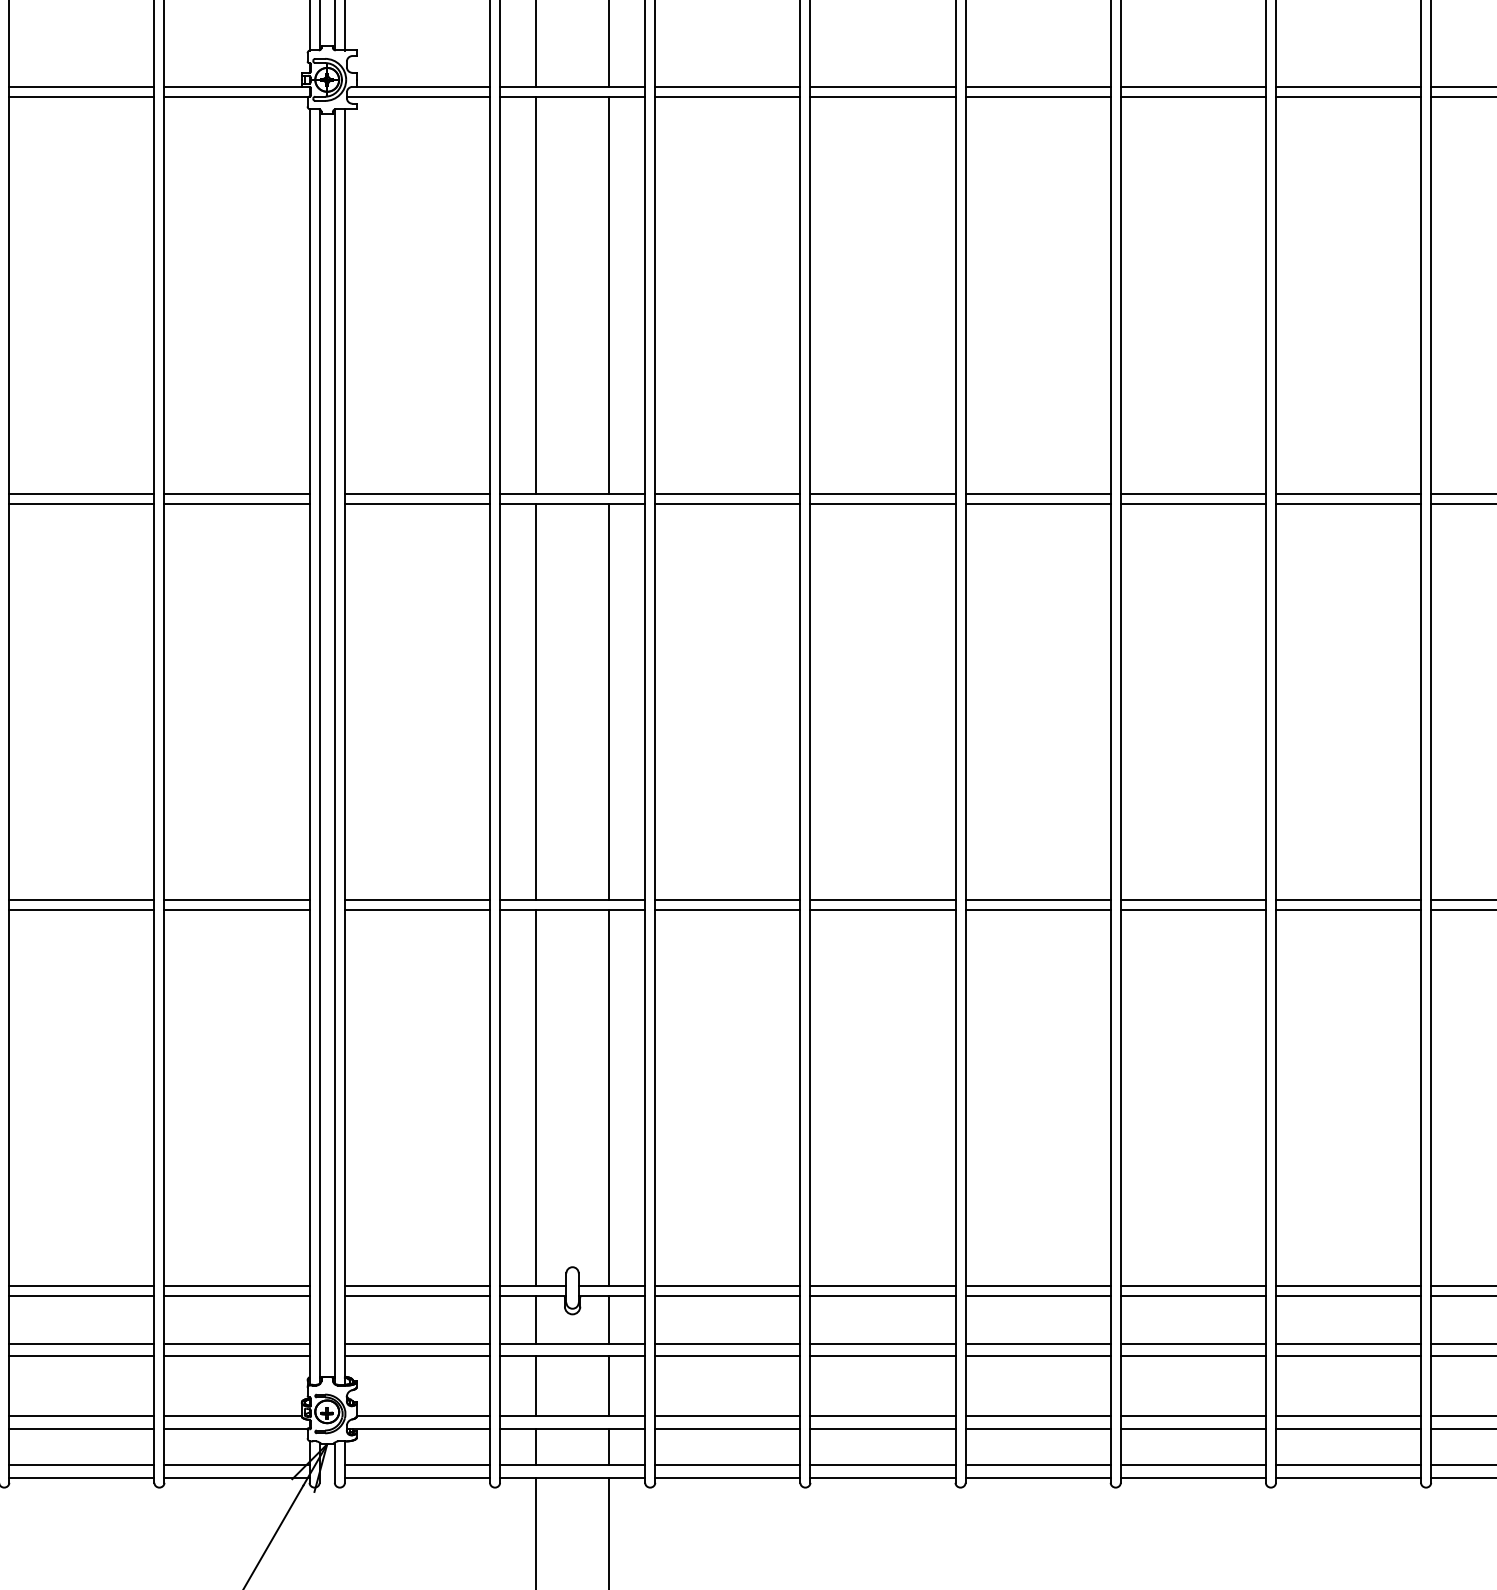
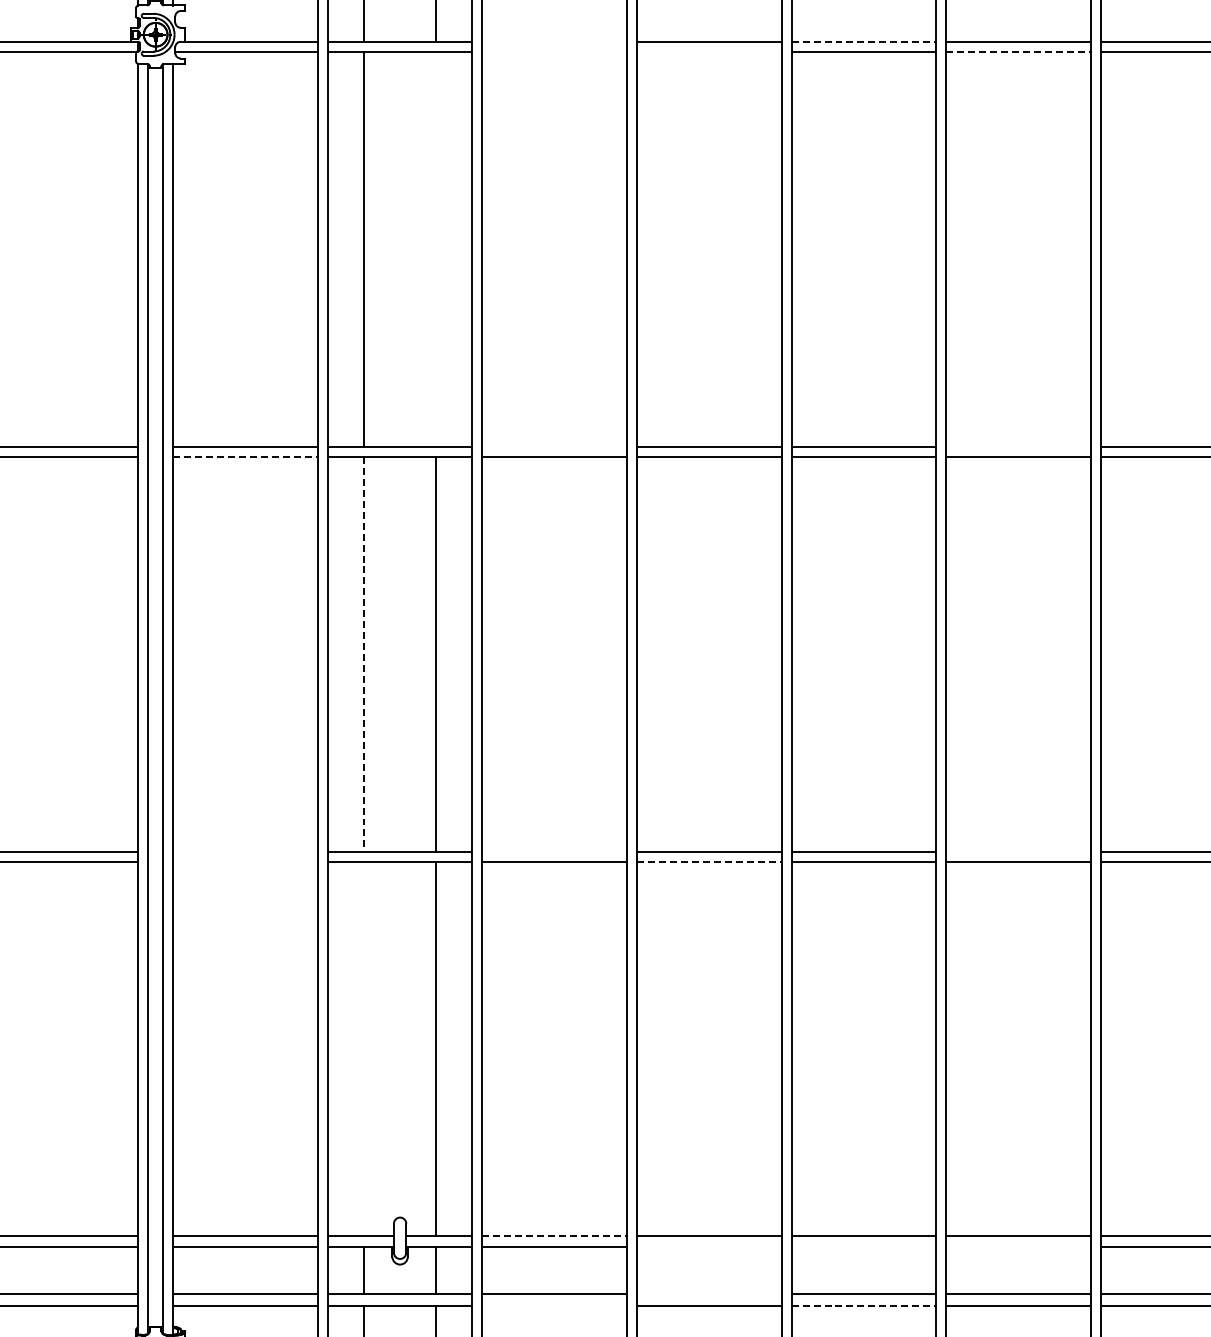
line: (727, 86) -> (554, 41), removed
line: (1038, 86) -> (864, 41), solid -> dashed
line: (727, 96) -> (554, 51), removed
line: (882, 96) -> (708, 51), removed
line: (1193, 96) -> (1018, 51), solid -> dashed
line: (609, 294) -> (436, 248), removed
line: (727, 493) -> (554, 446), removed
line: (1192, 493) -> (1017, 446), removed
line: (417, 503) -> (245, 456), solid -> dashed
line: (536, 702) -> (364, 655), solid -> dashed
line: (417, 900) -> (245, 852), removed
line: (727, 900) -> (554, 852), removed
line: (1192, 900) -> (1017, 852), removed
line: (417, 910) -> (245, 862), removed
line: (882, 910) -> (708, 862), solid -> dashed
line: (536, 1098) -> (364, 1049), removed
line: (727, 1286) -> (554, 1236), solid -> dashed
line: (882, 1296) -> (708, 1246), removed
line: (1037, 1296) -> (863, 1246), removed
line: (1192, 1296) -> (1017, 1246), removed
line: (882, 1343) -> (708, 1293), removed
line: (727, 1356) -> (554, 1306), removed
line: (1038, 1356) -> (864, 1306), solid -> dashed

